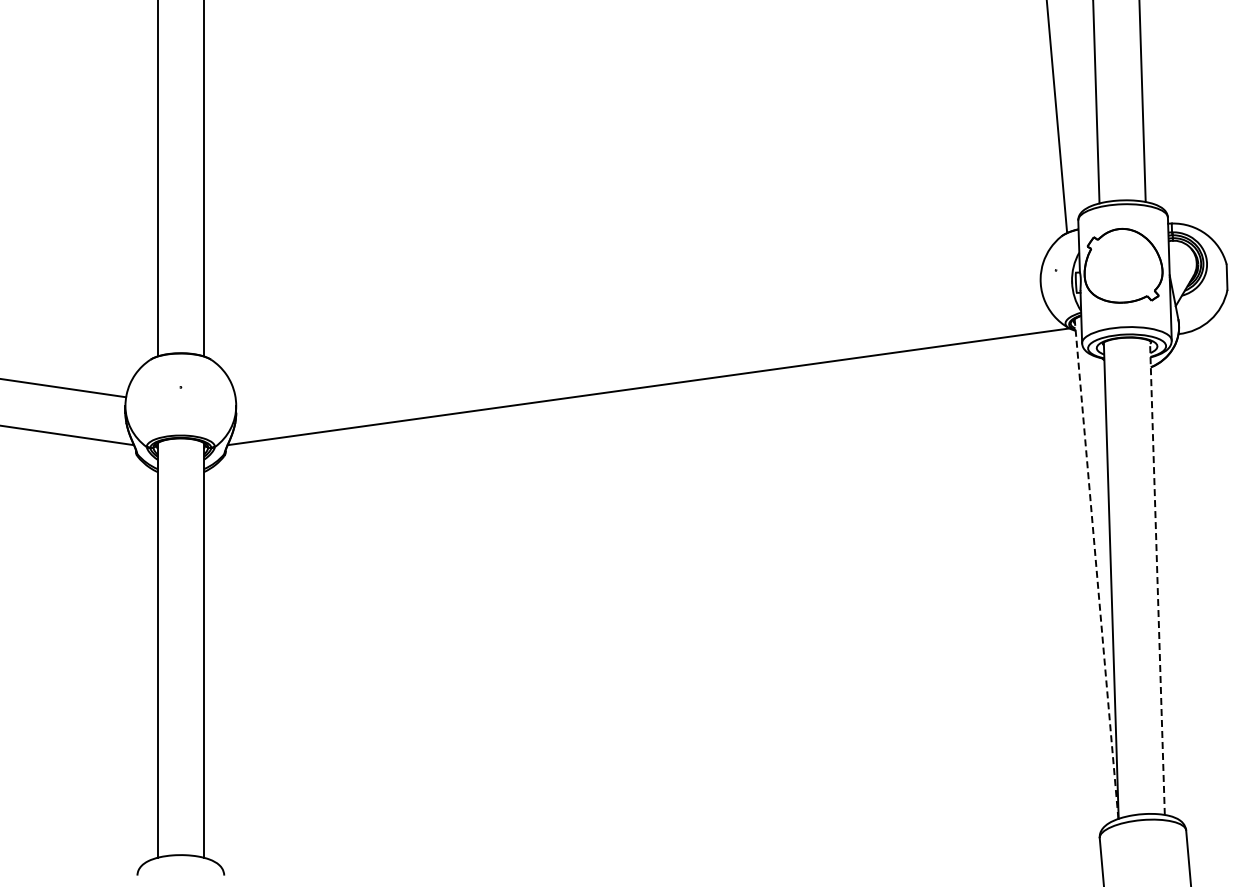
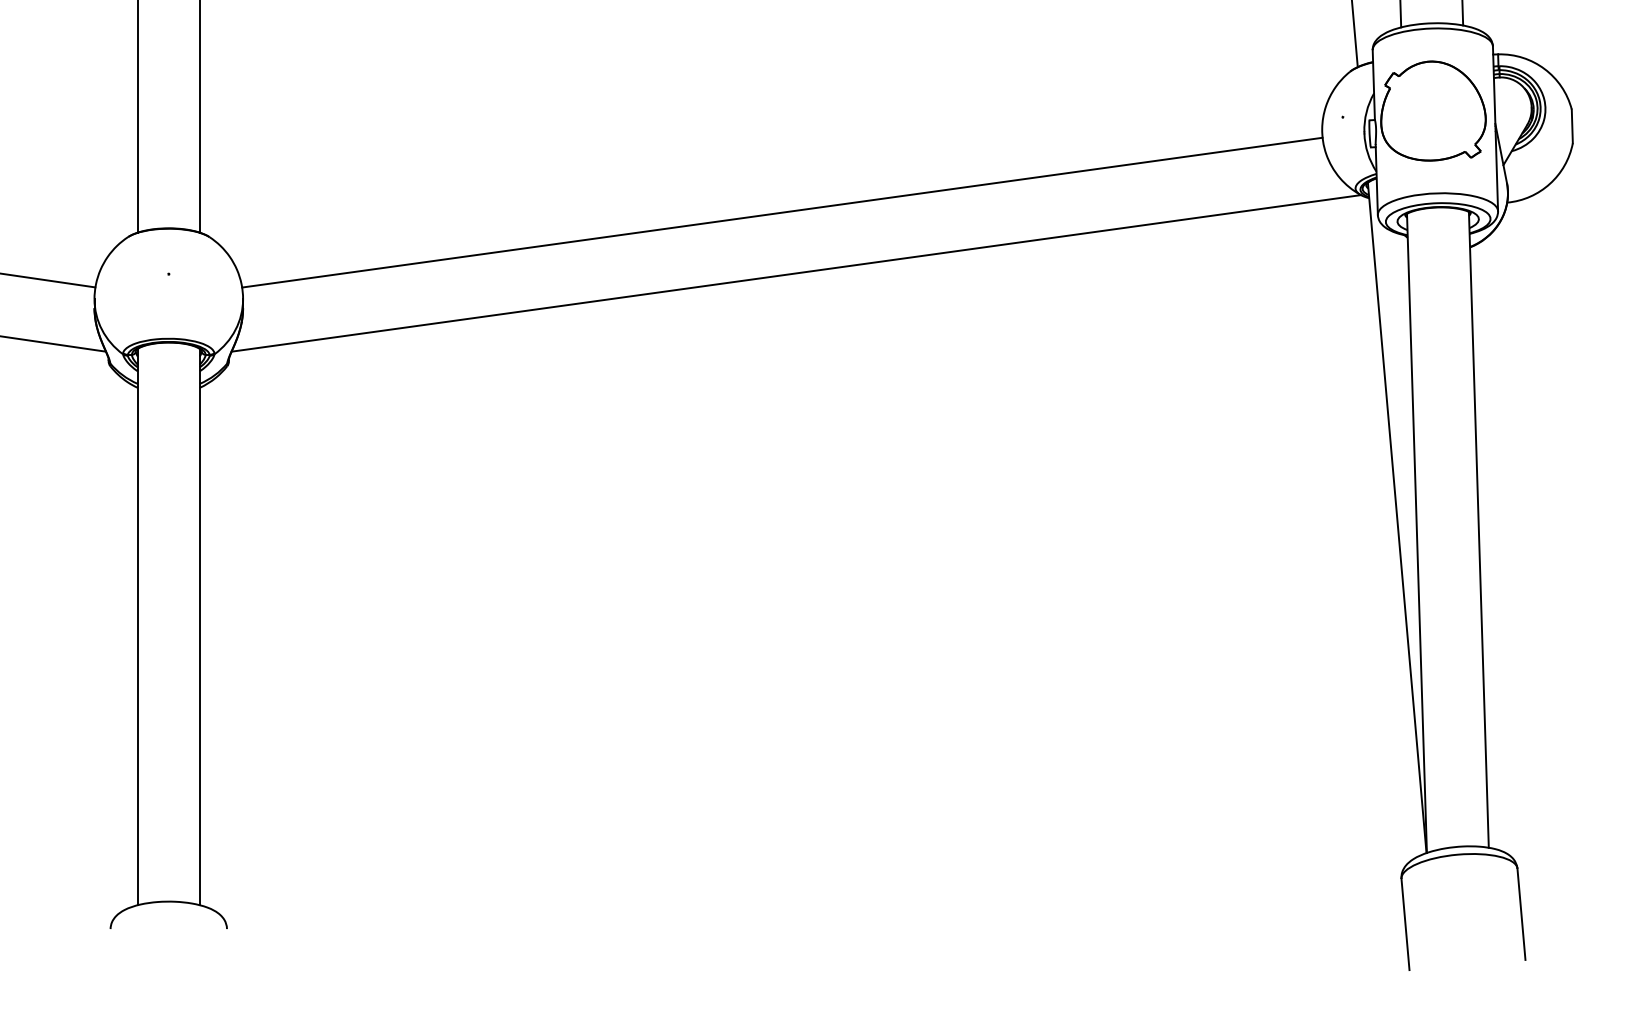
line: (637, 341) -> (781, 212), added
line: (1096, 569) -> (1397, 518), dashed -> solid
line: (1157, 577) -> (1478, 529), dashed -> solid

